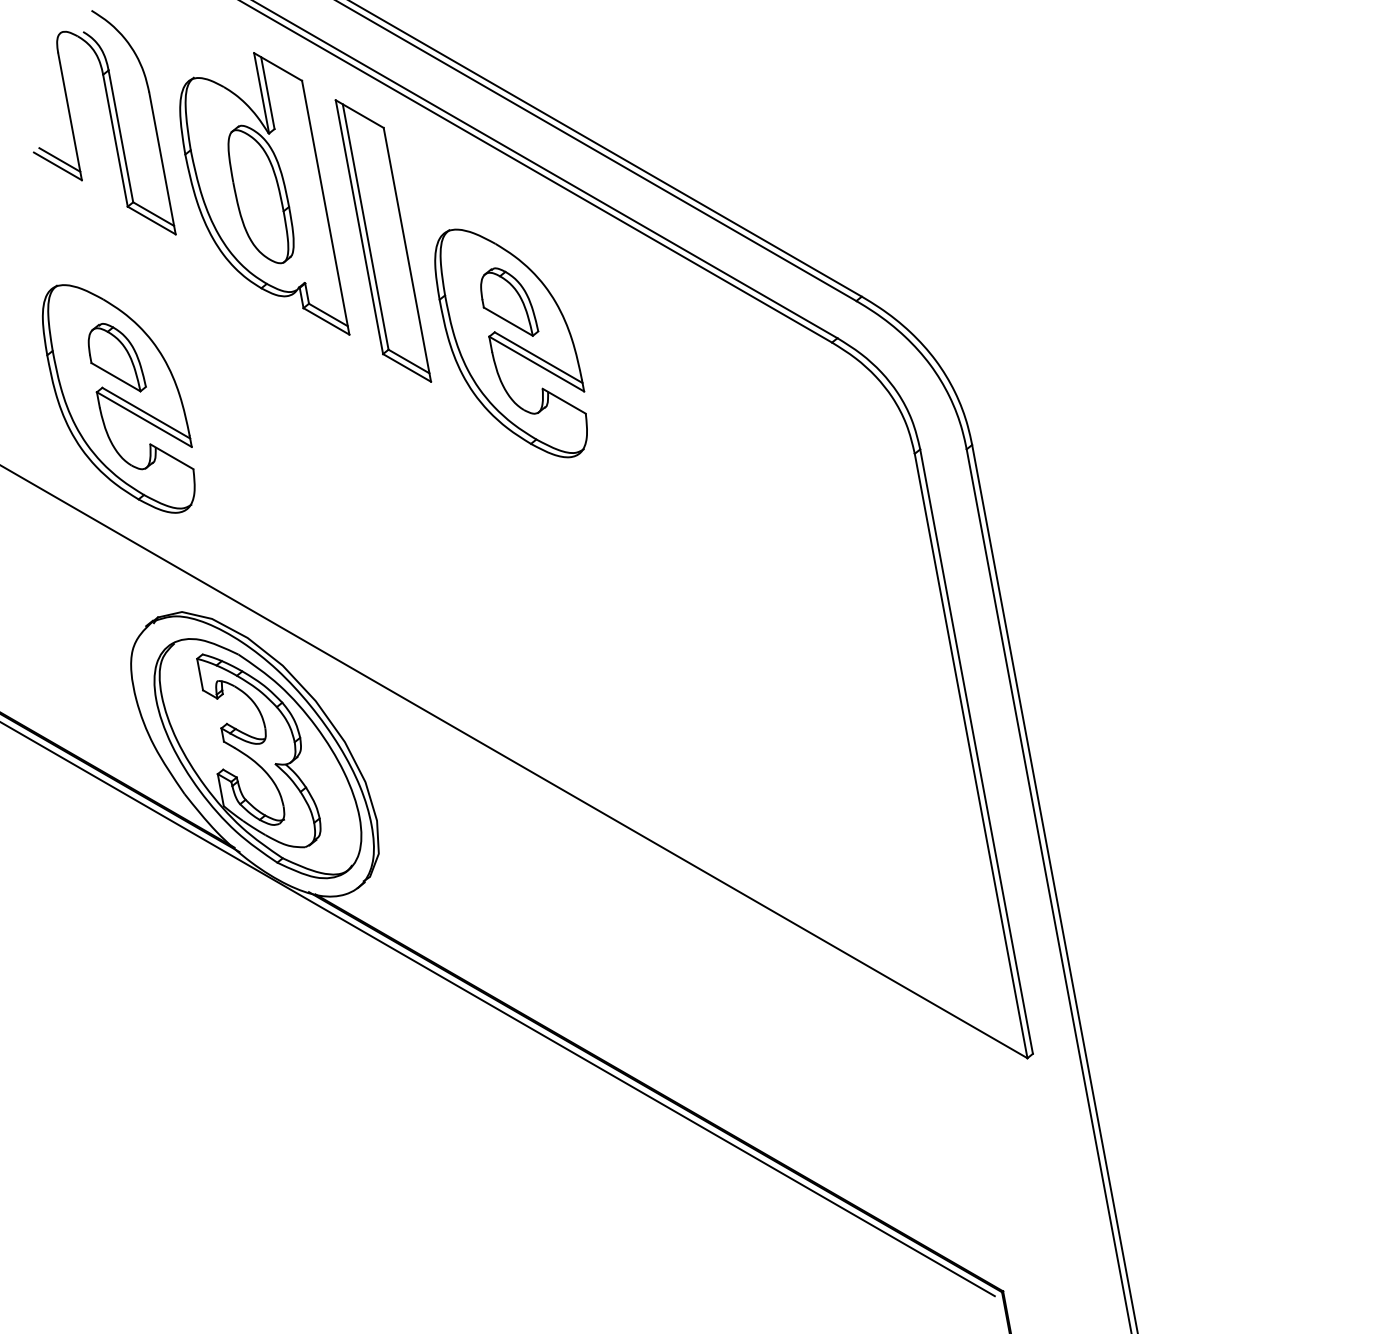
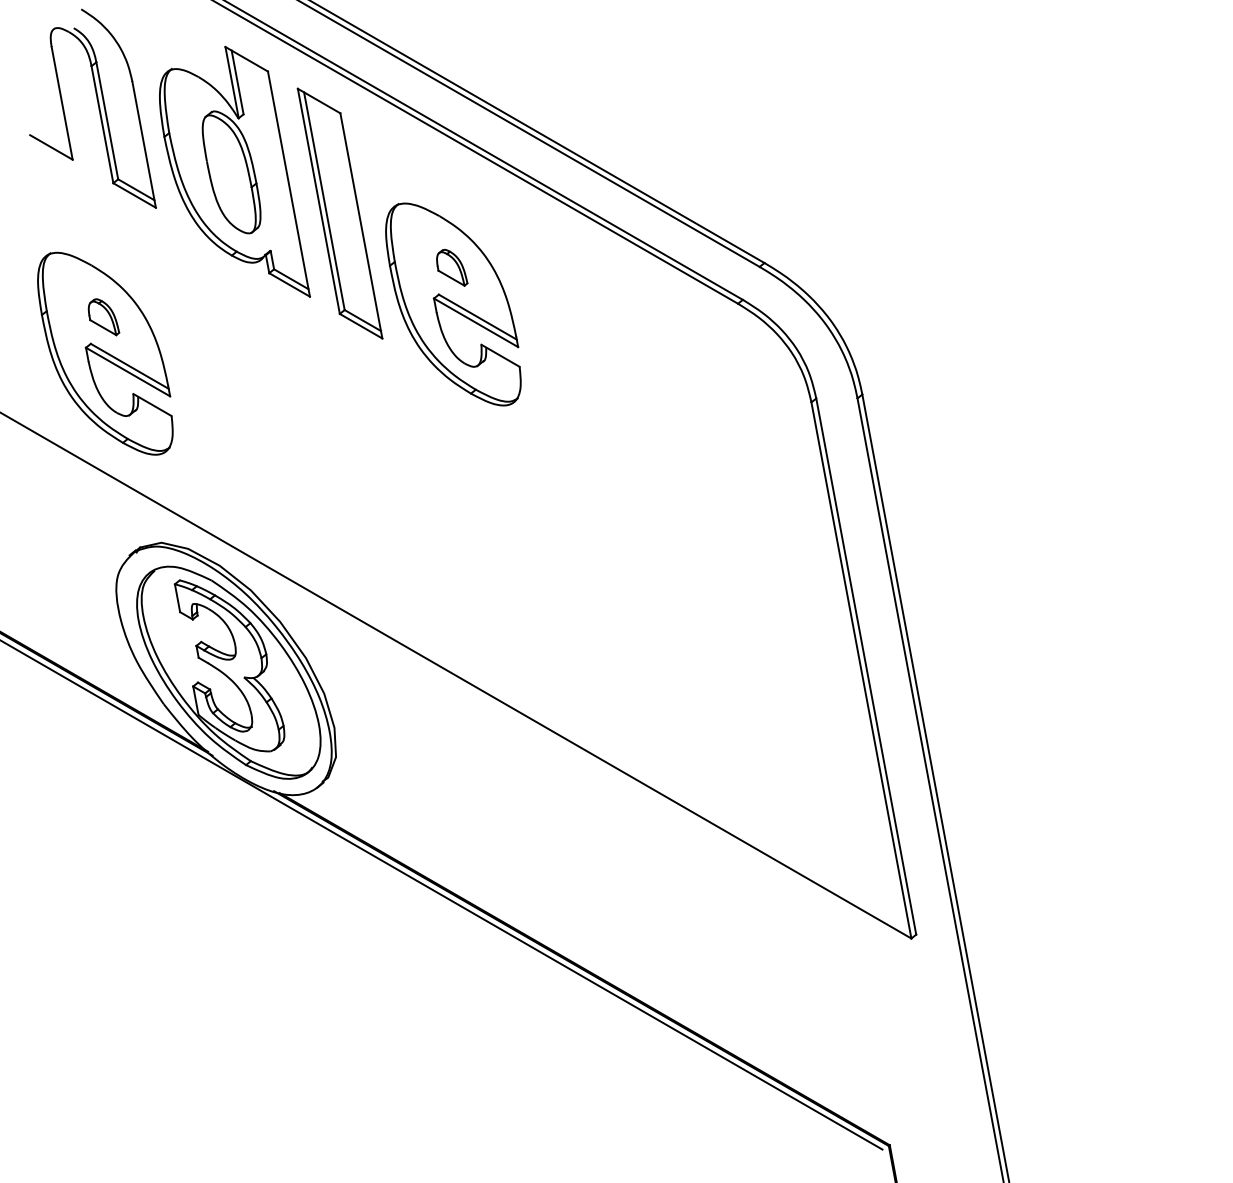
line: (59, 159) -> (52, 141), removed
part: (509, 301) -> (451, 267), size x0.6
part: (116, 357) -> (103, 316), size x0.6

